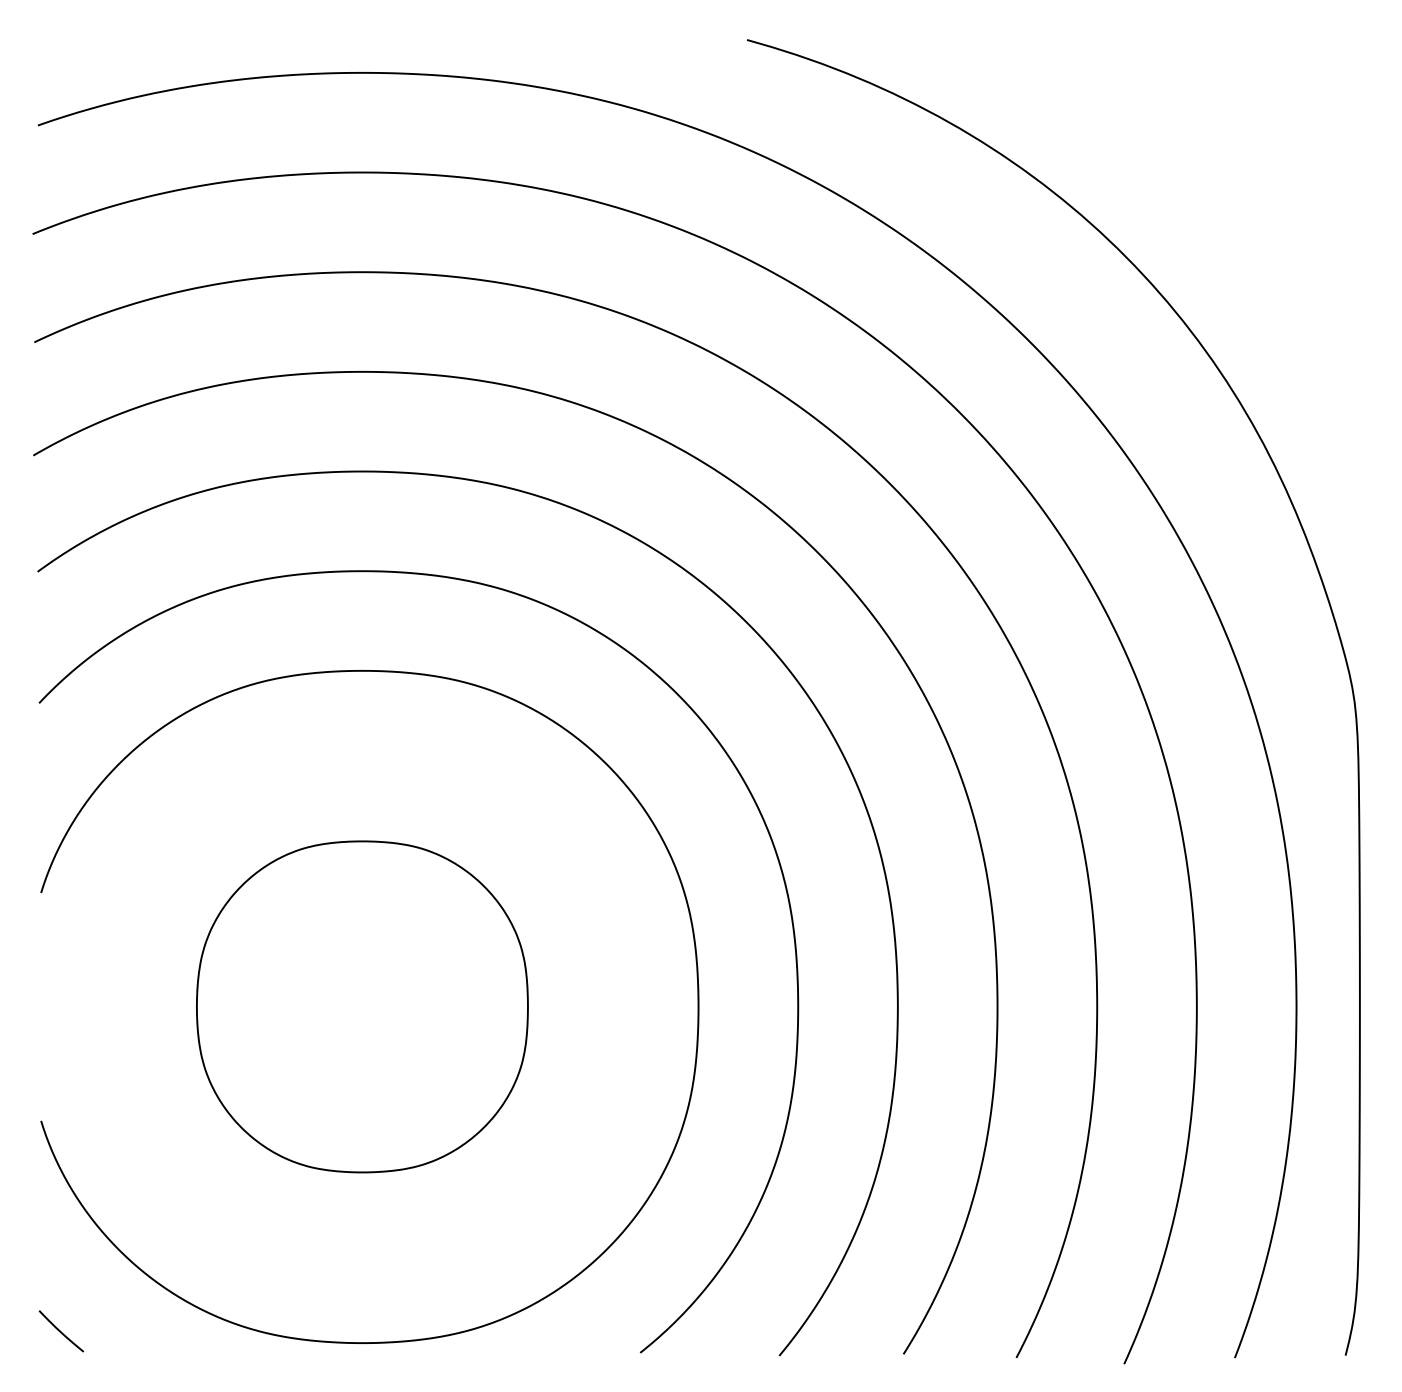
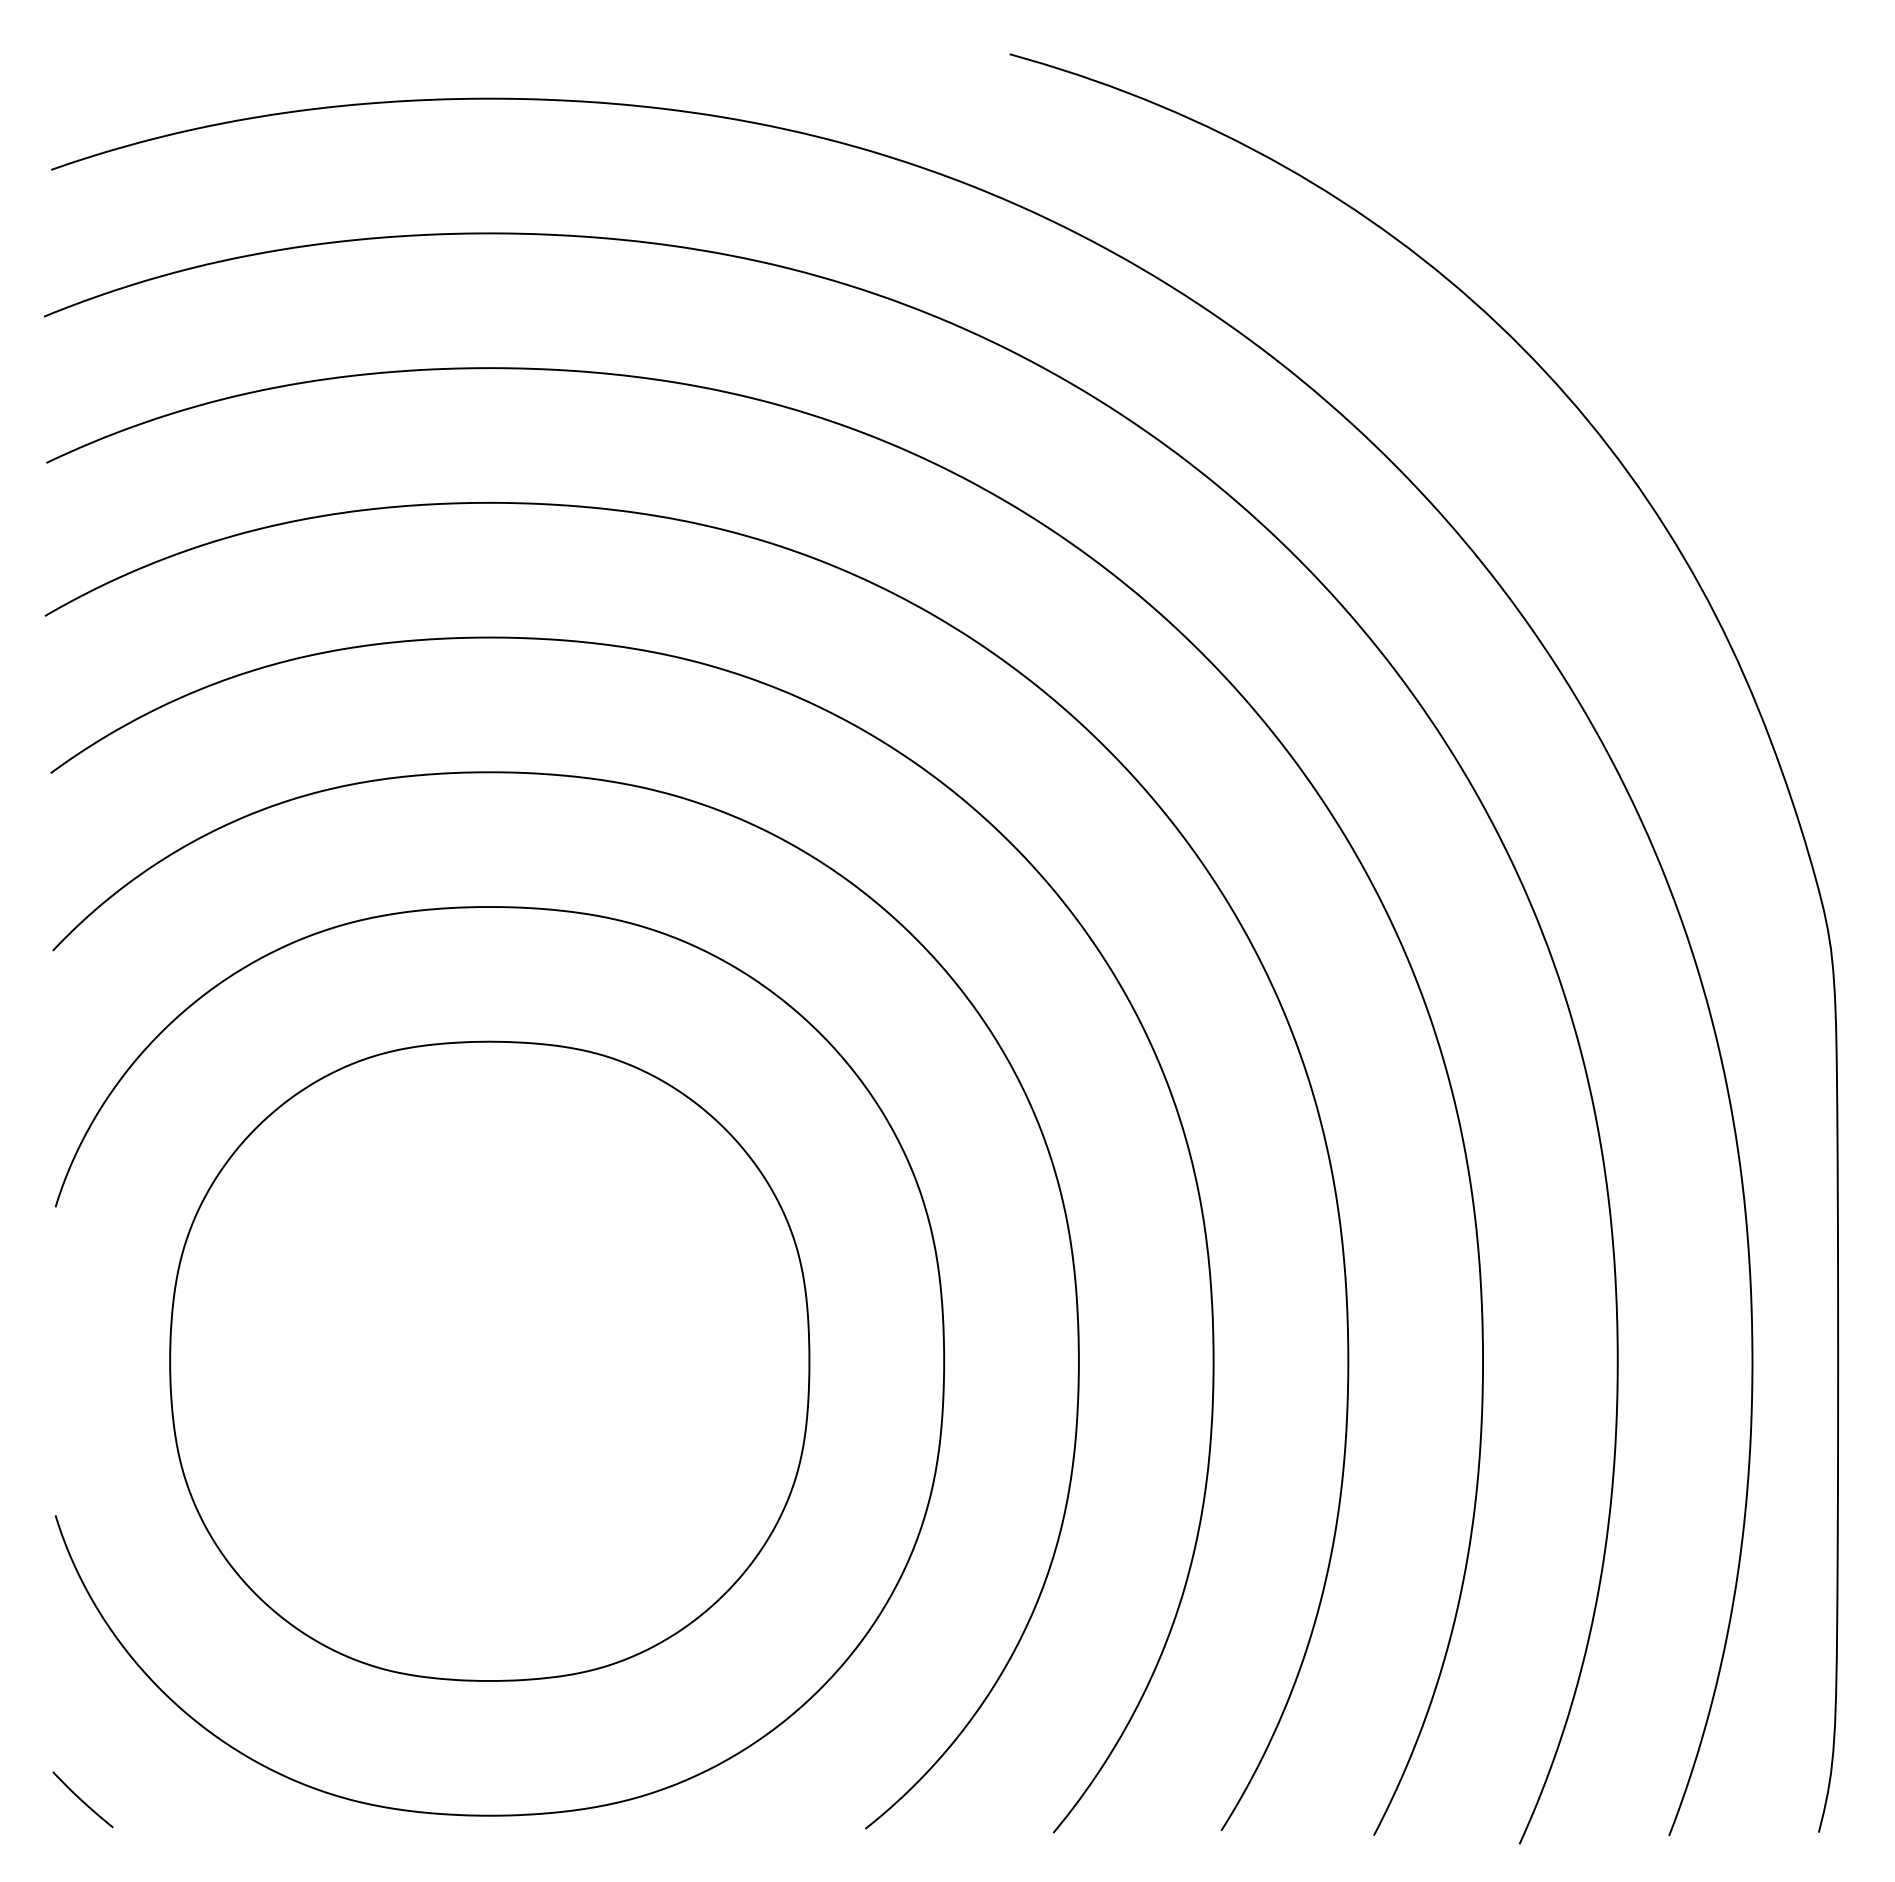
part: (362, 1006) -> (489, 1360), size x1.43

